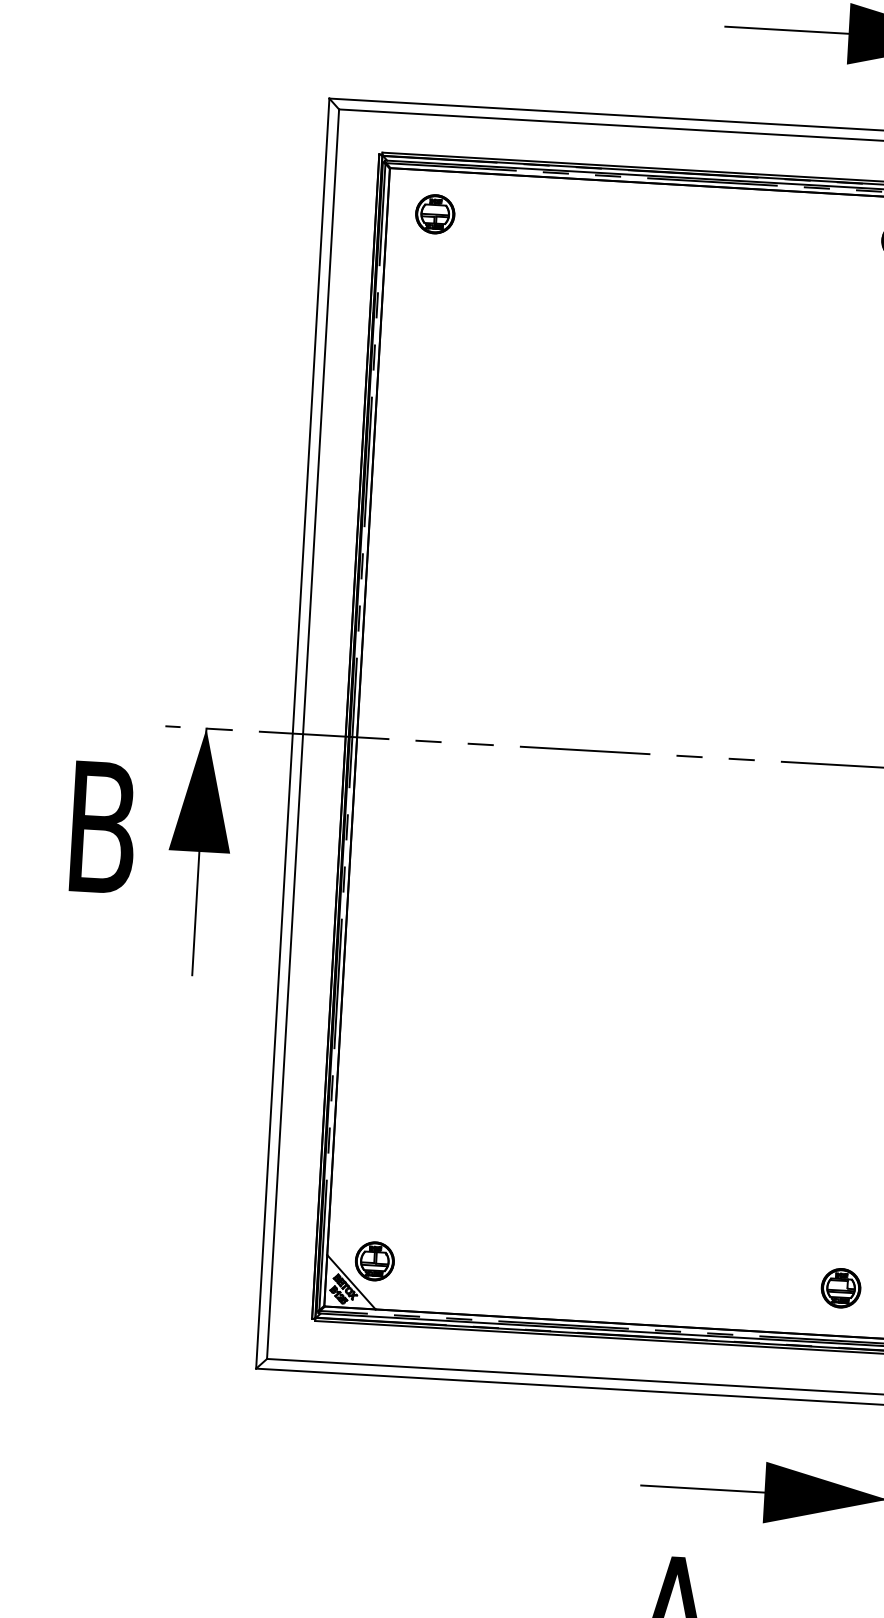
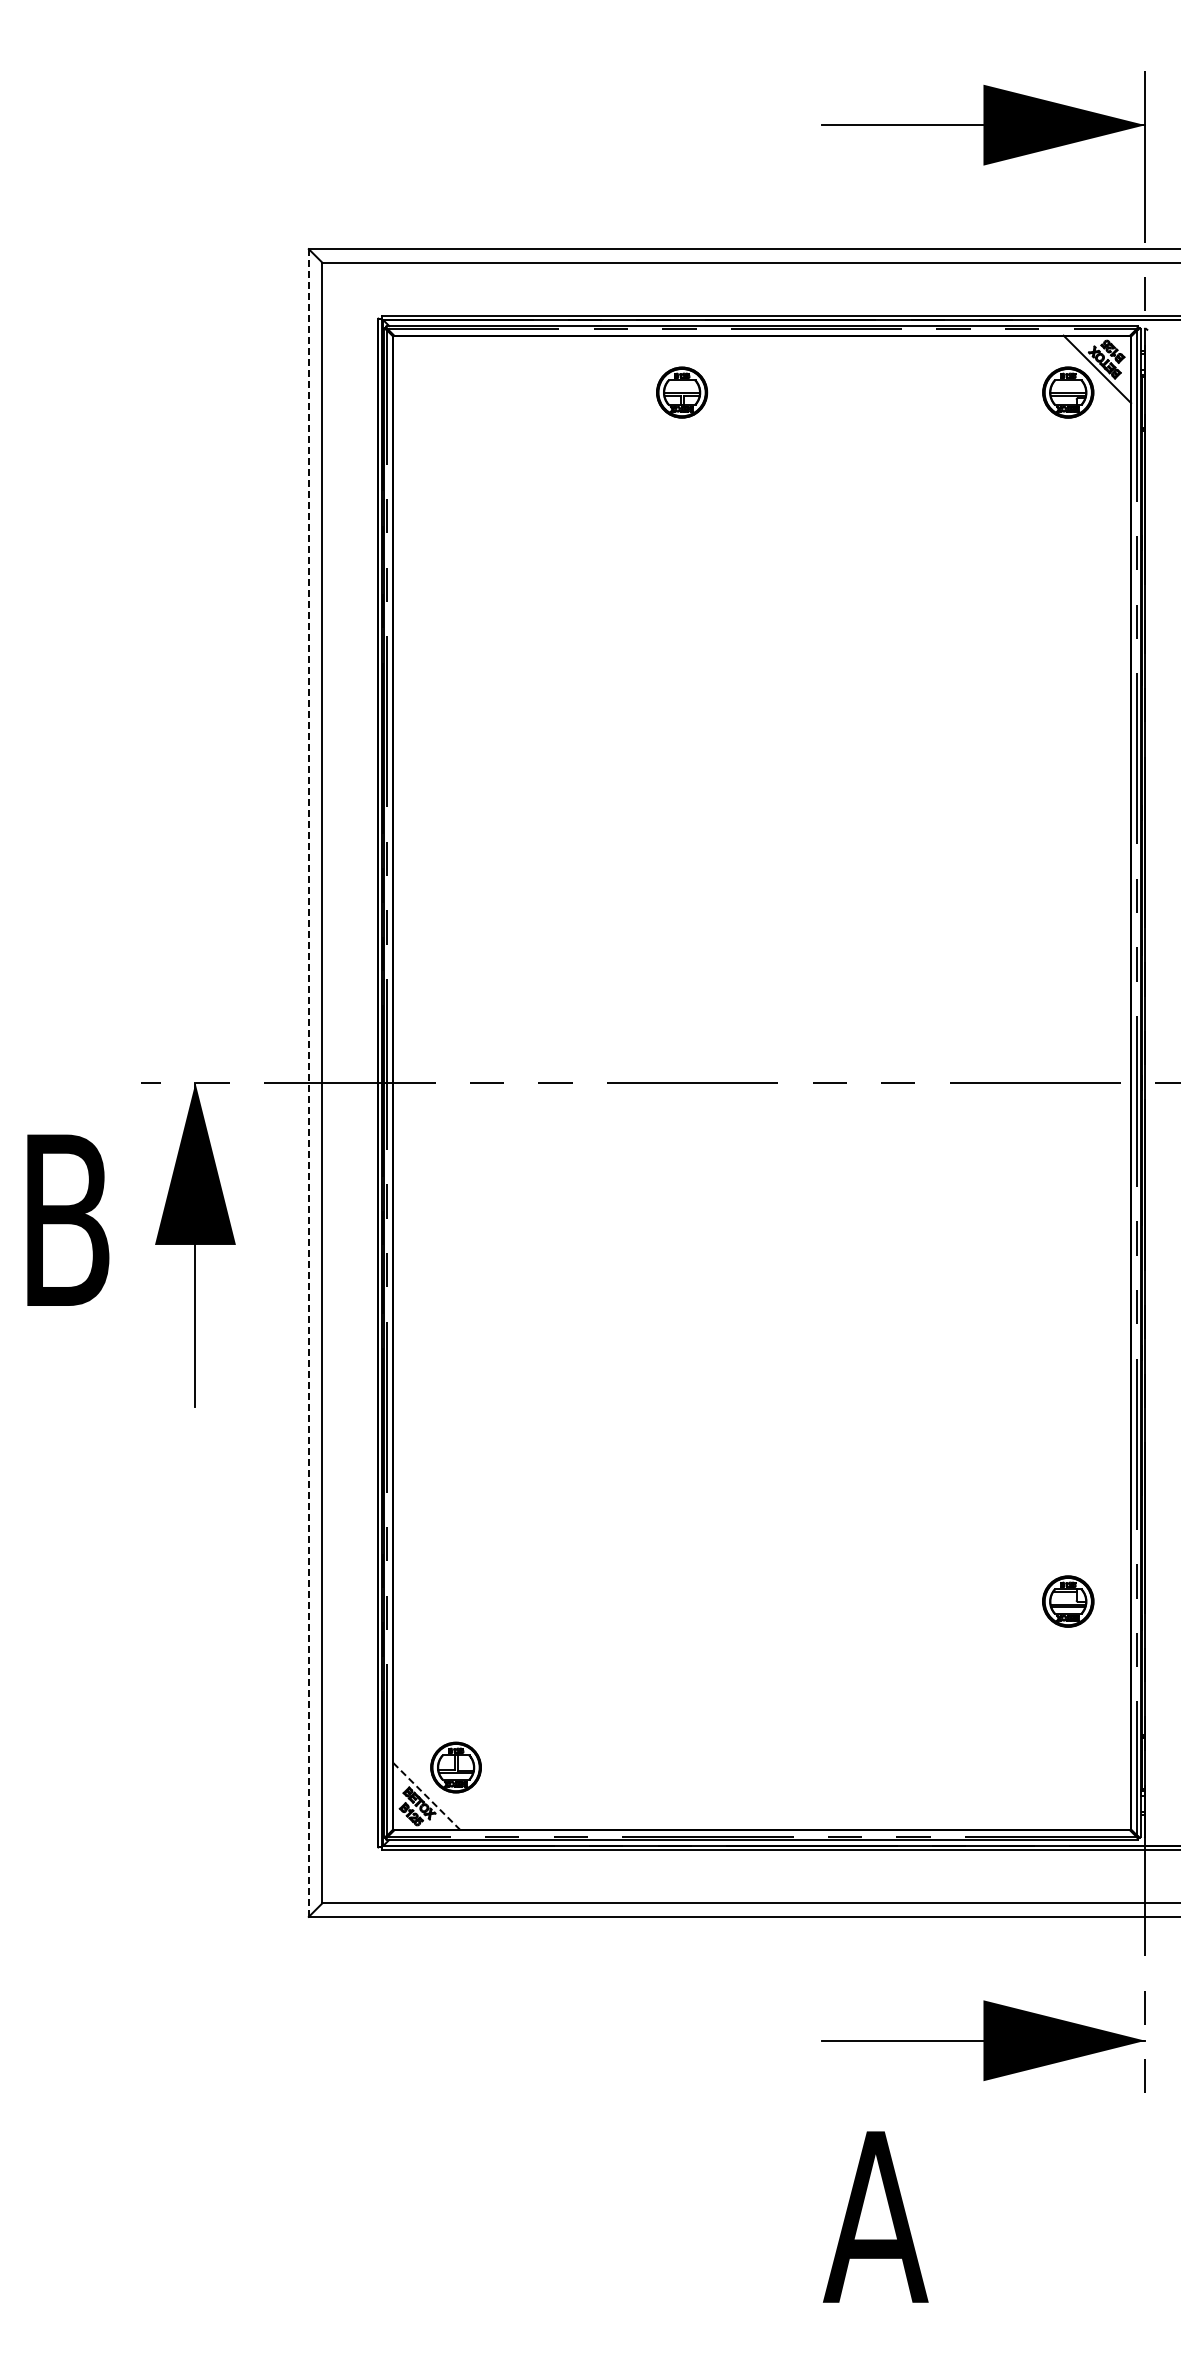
part: (435, 214) -> (682, 392), moved
line: (292, 733) -> (308, 1083), solid -> dashed
line: (351, 1282) -> (427, 1796), solid -> dashed
part: (841, 1288) -> (1068, 1601), moved

